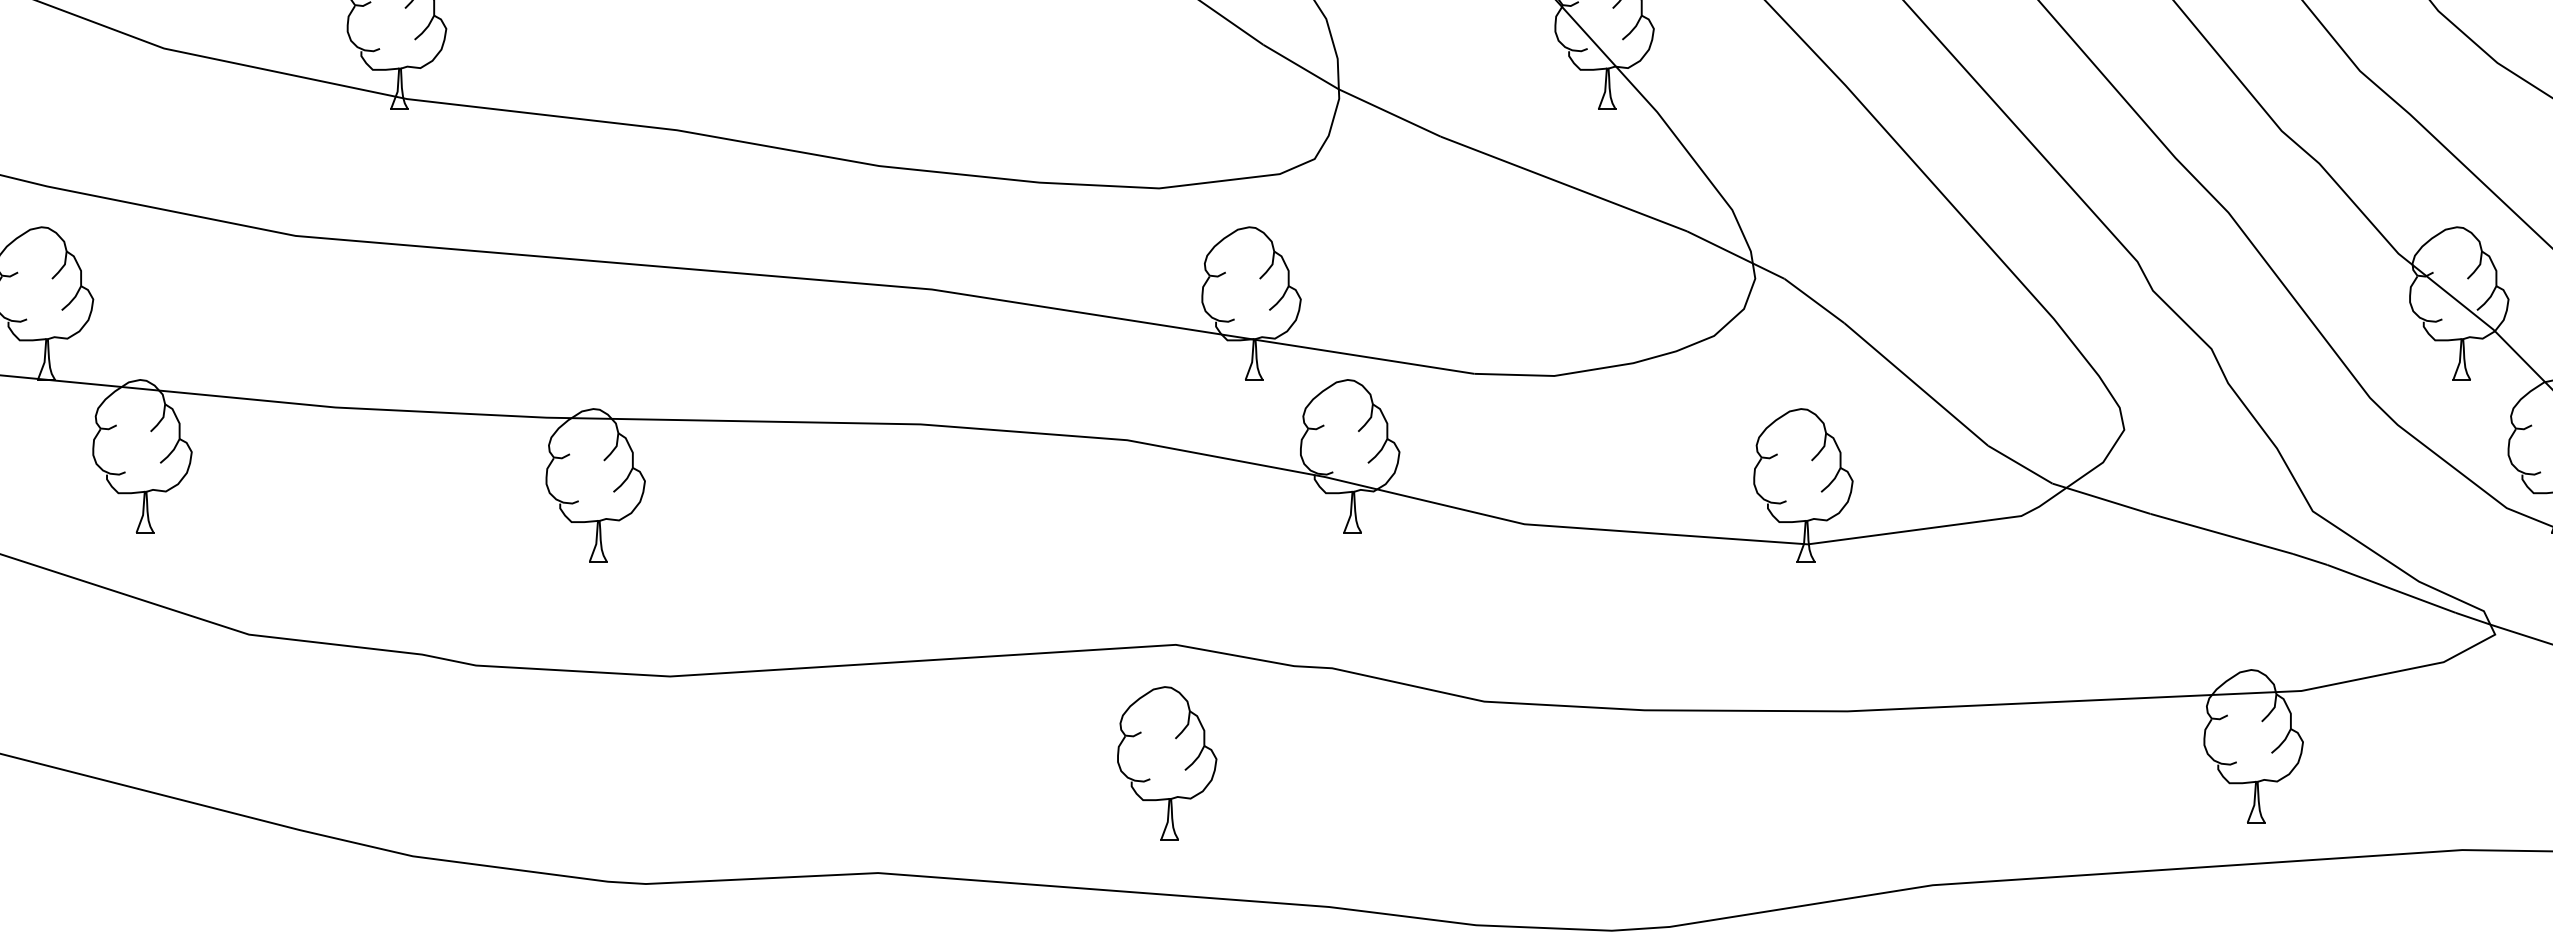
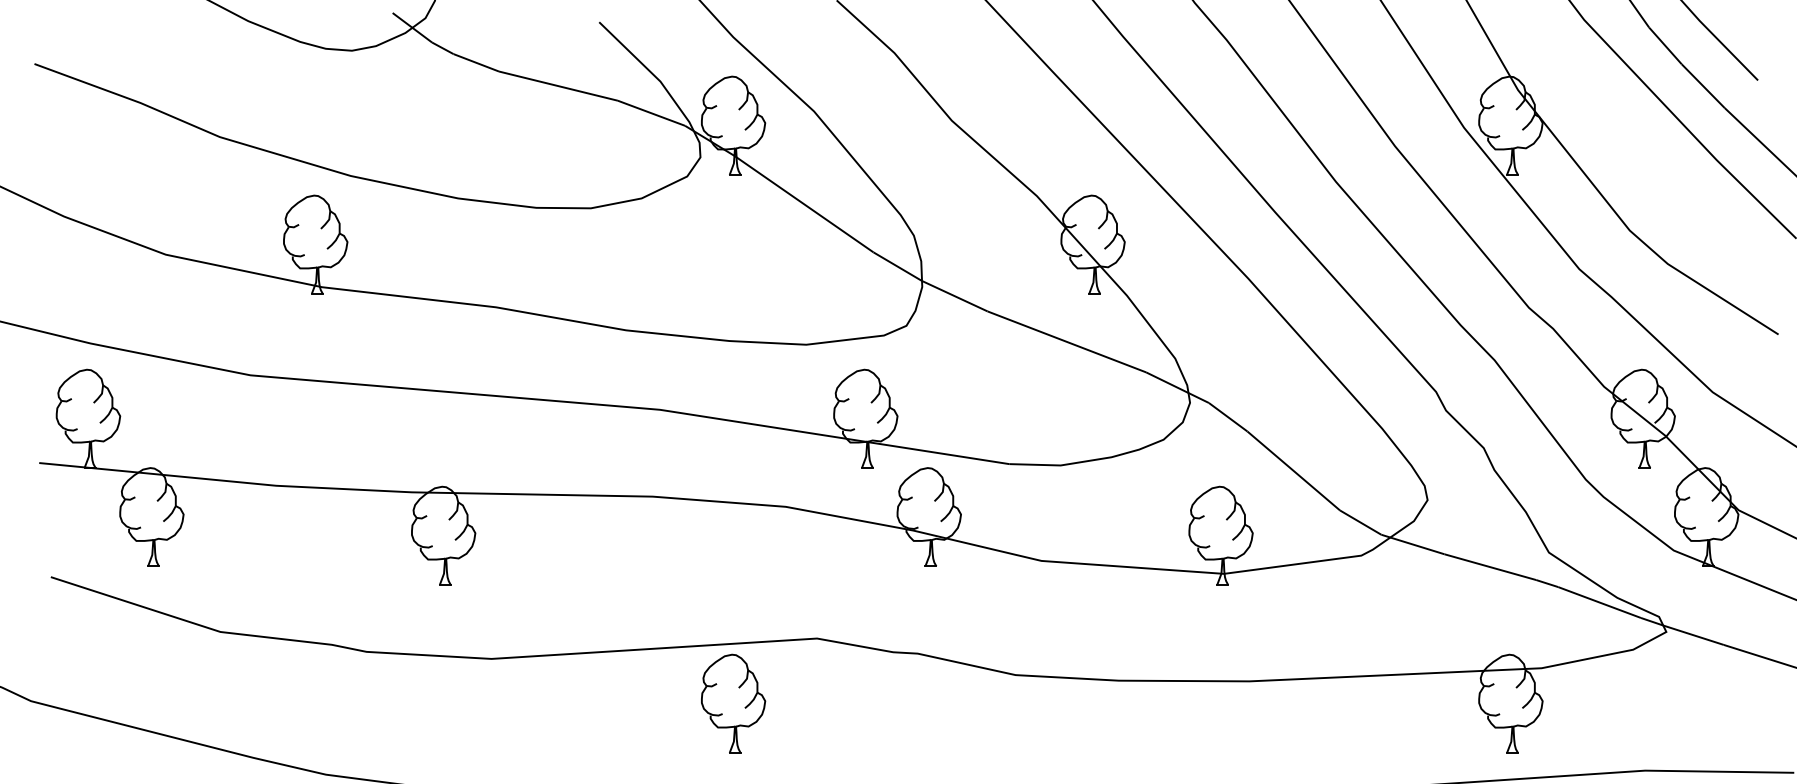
part: (1167, 762) -> (733, 703), moved

